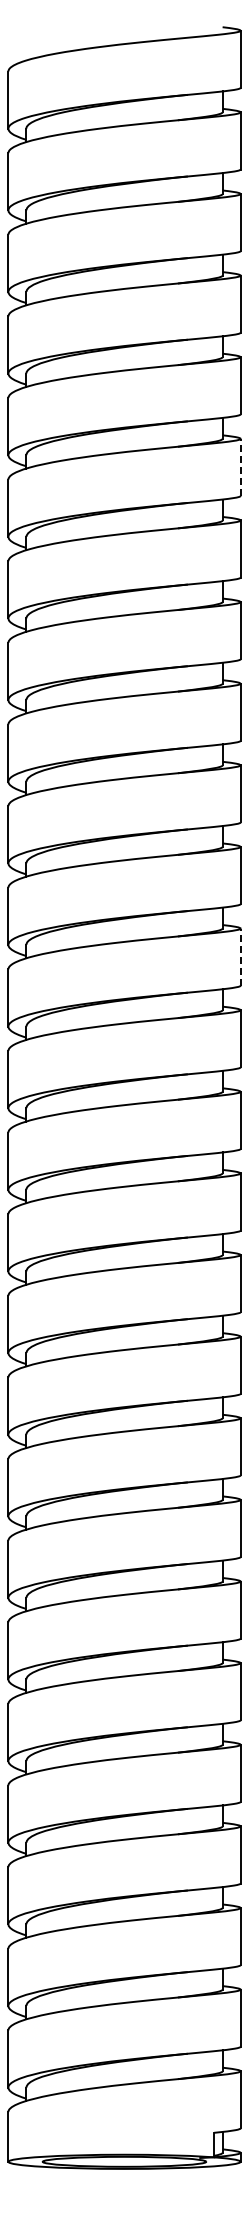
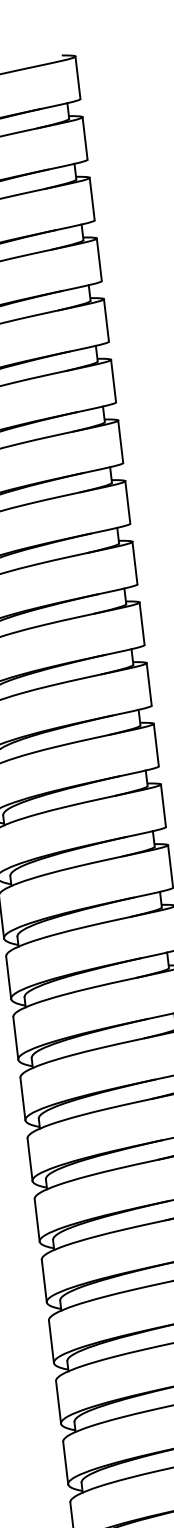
line: (240, 467) -> (113, 381), dashed -> solid
line: (240, 957) -> (156, 745), dashed -> solid

